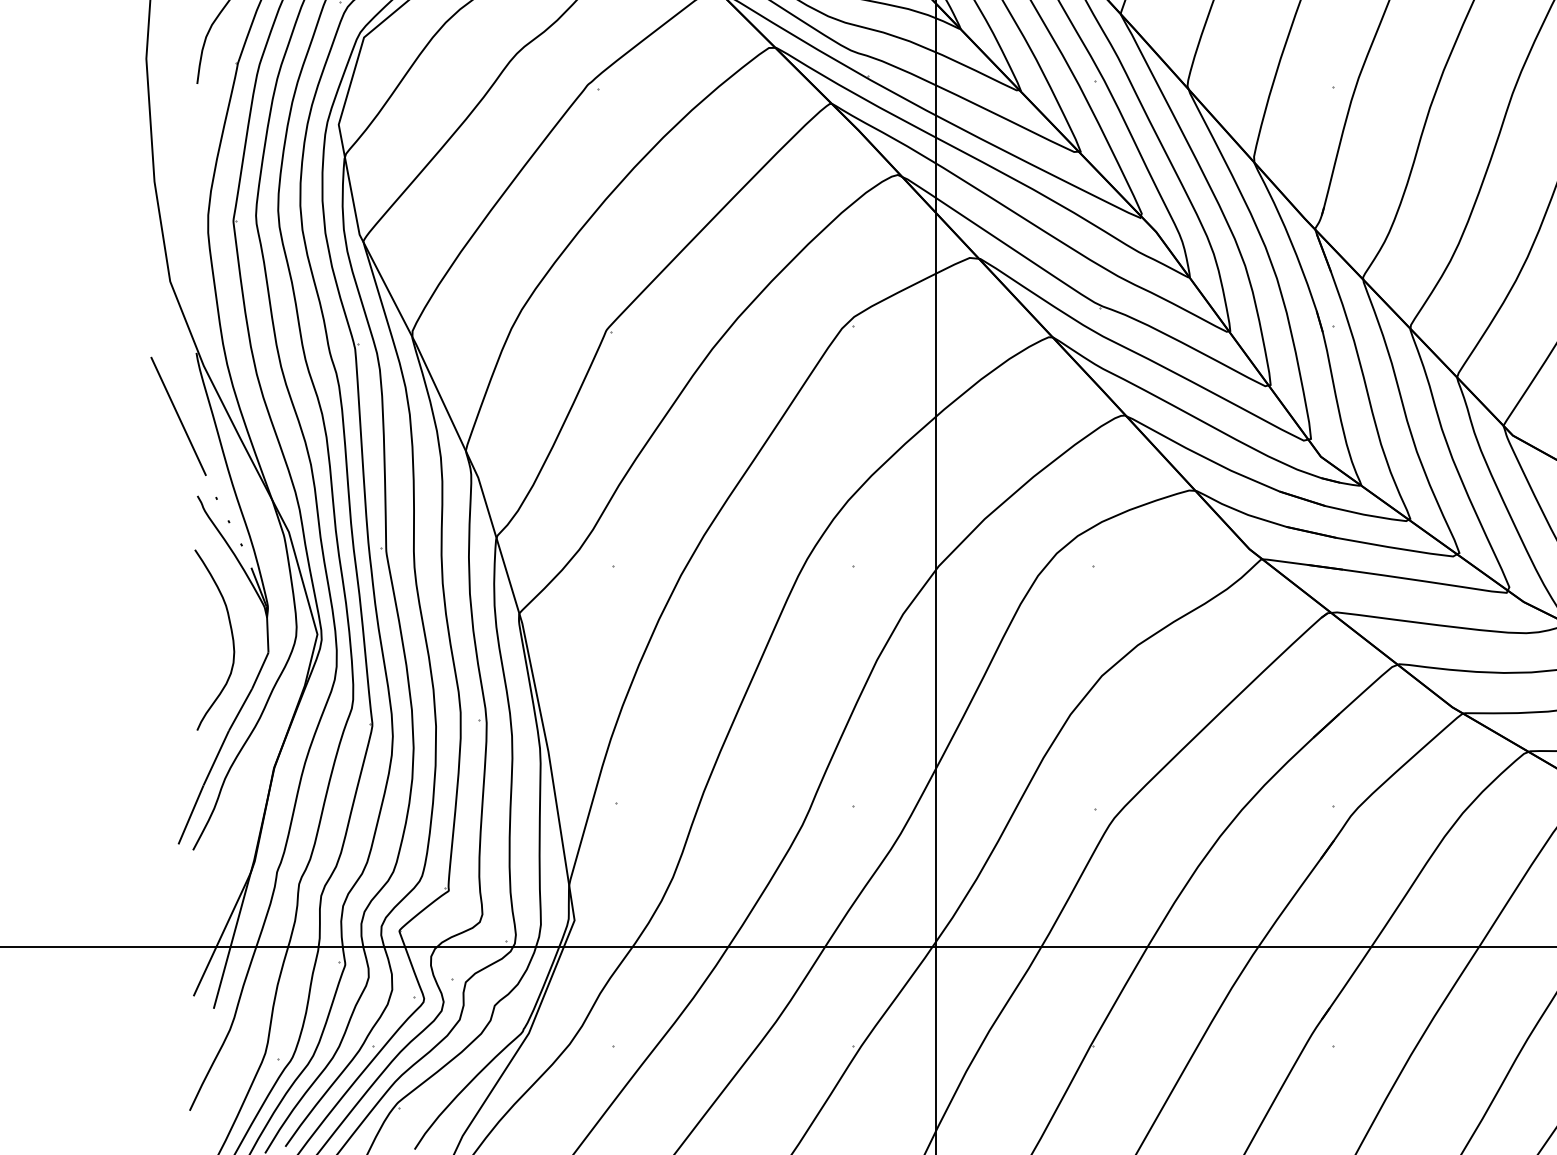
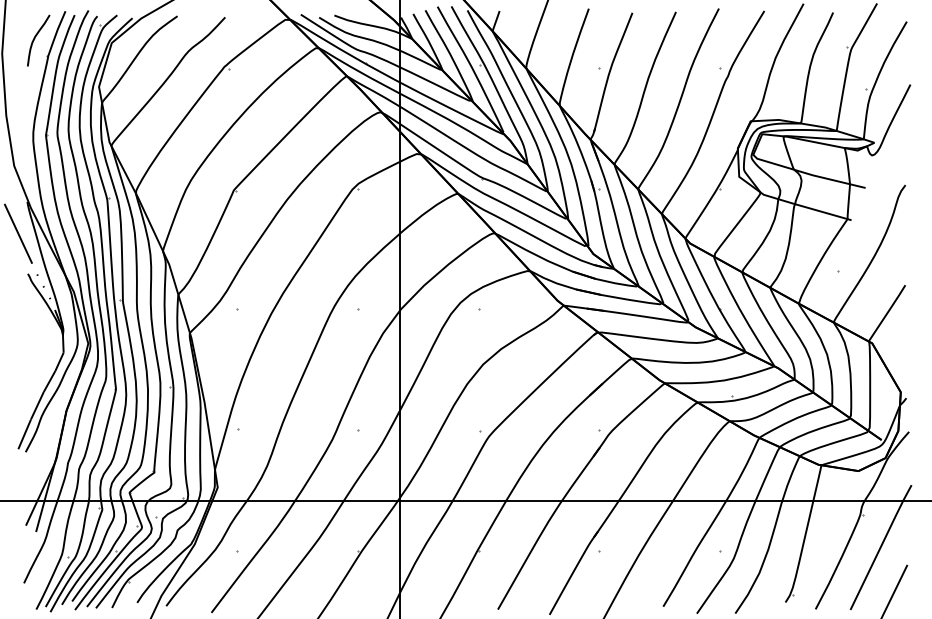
curve: (230, 638) -> (44, 345), removed

